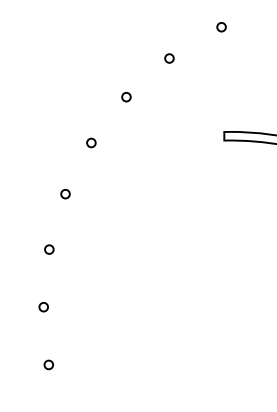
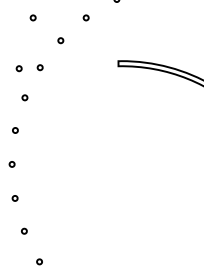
circle: (78, 57) -> (32, 17), added
circle: (54, 144) -> (18, 68), added

